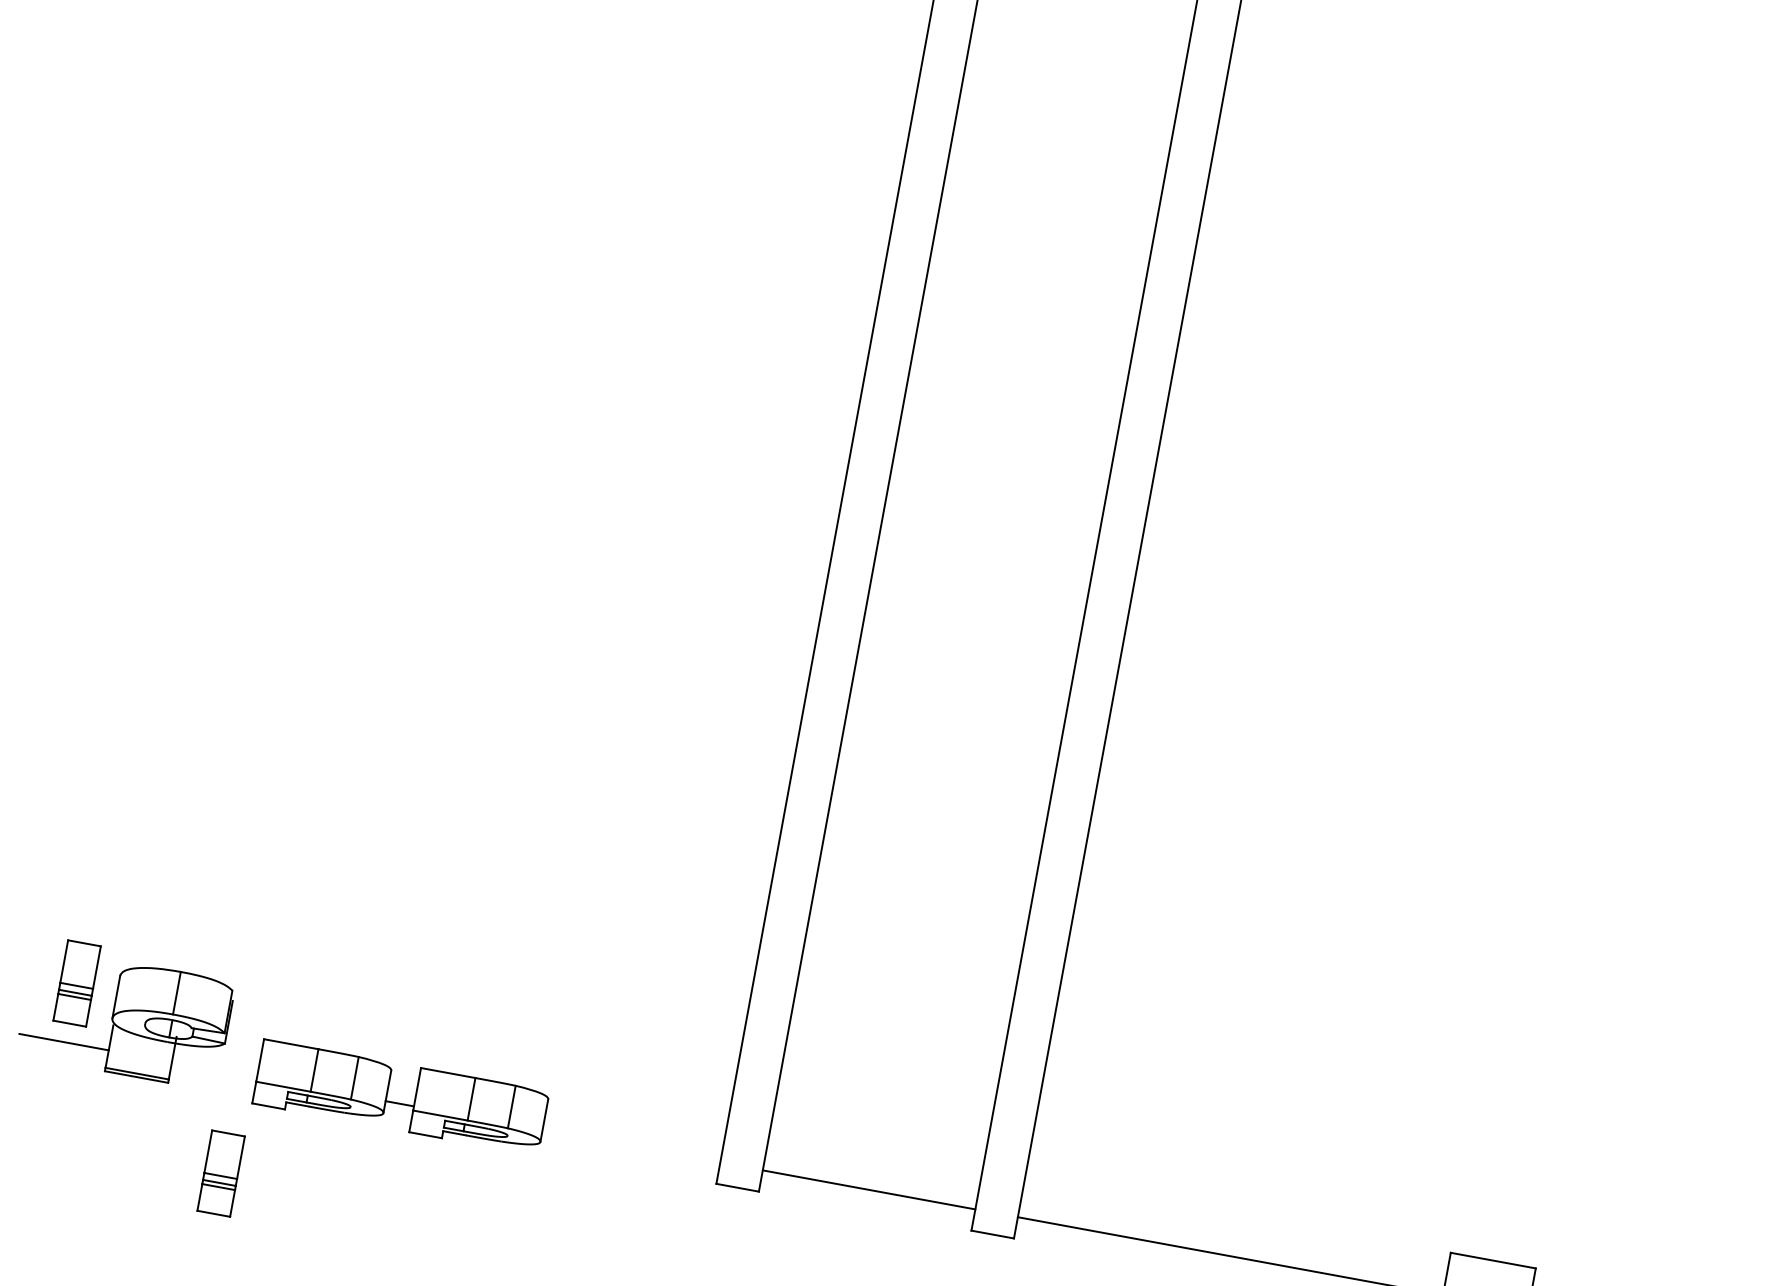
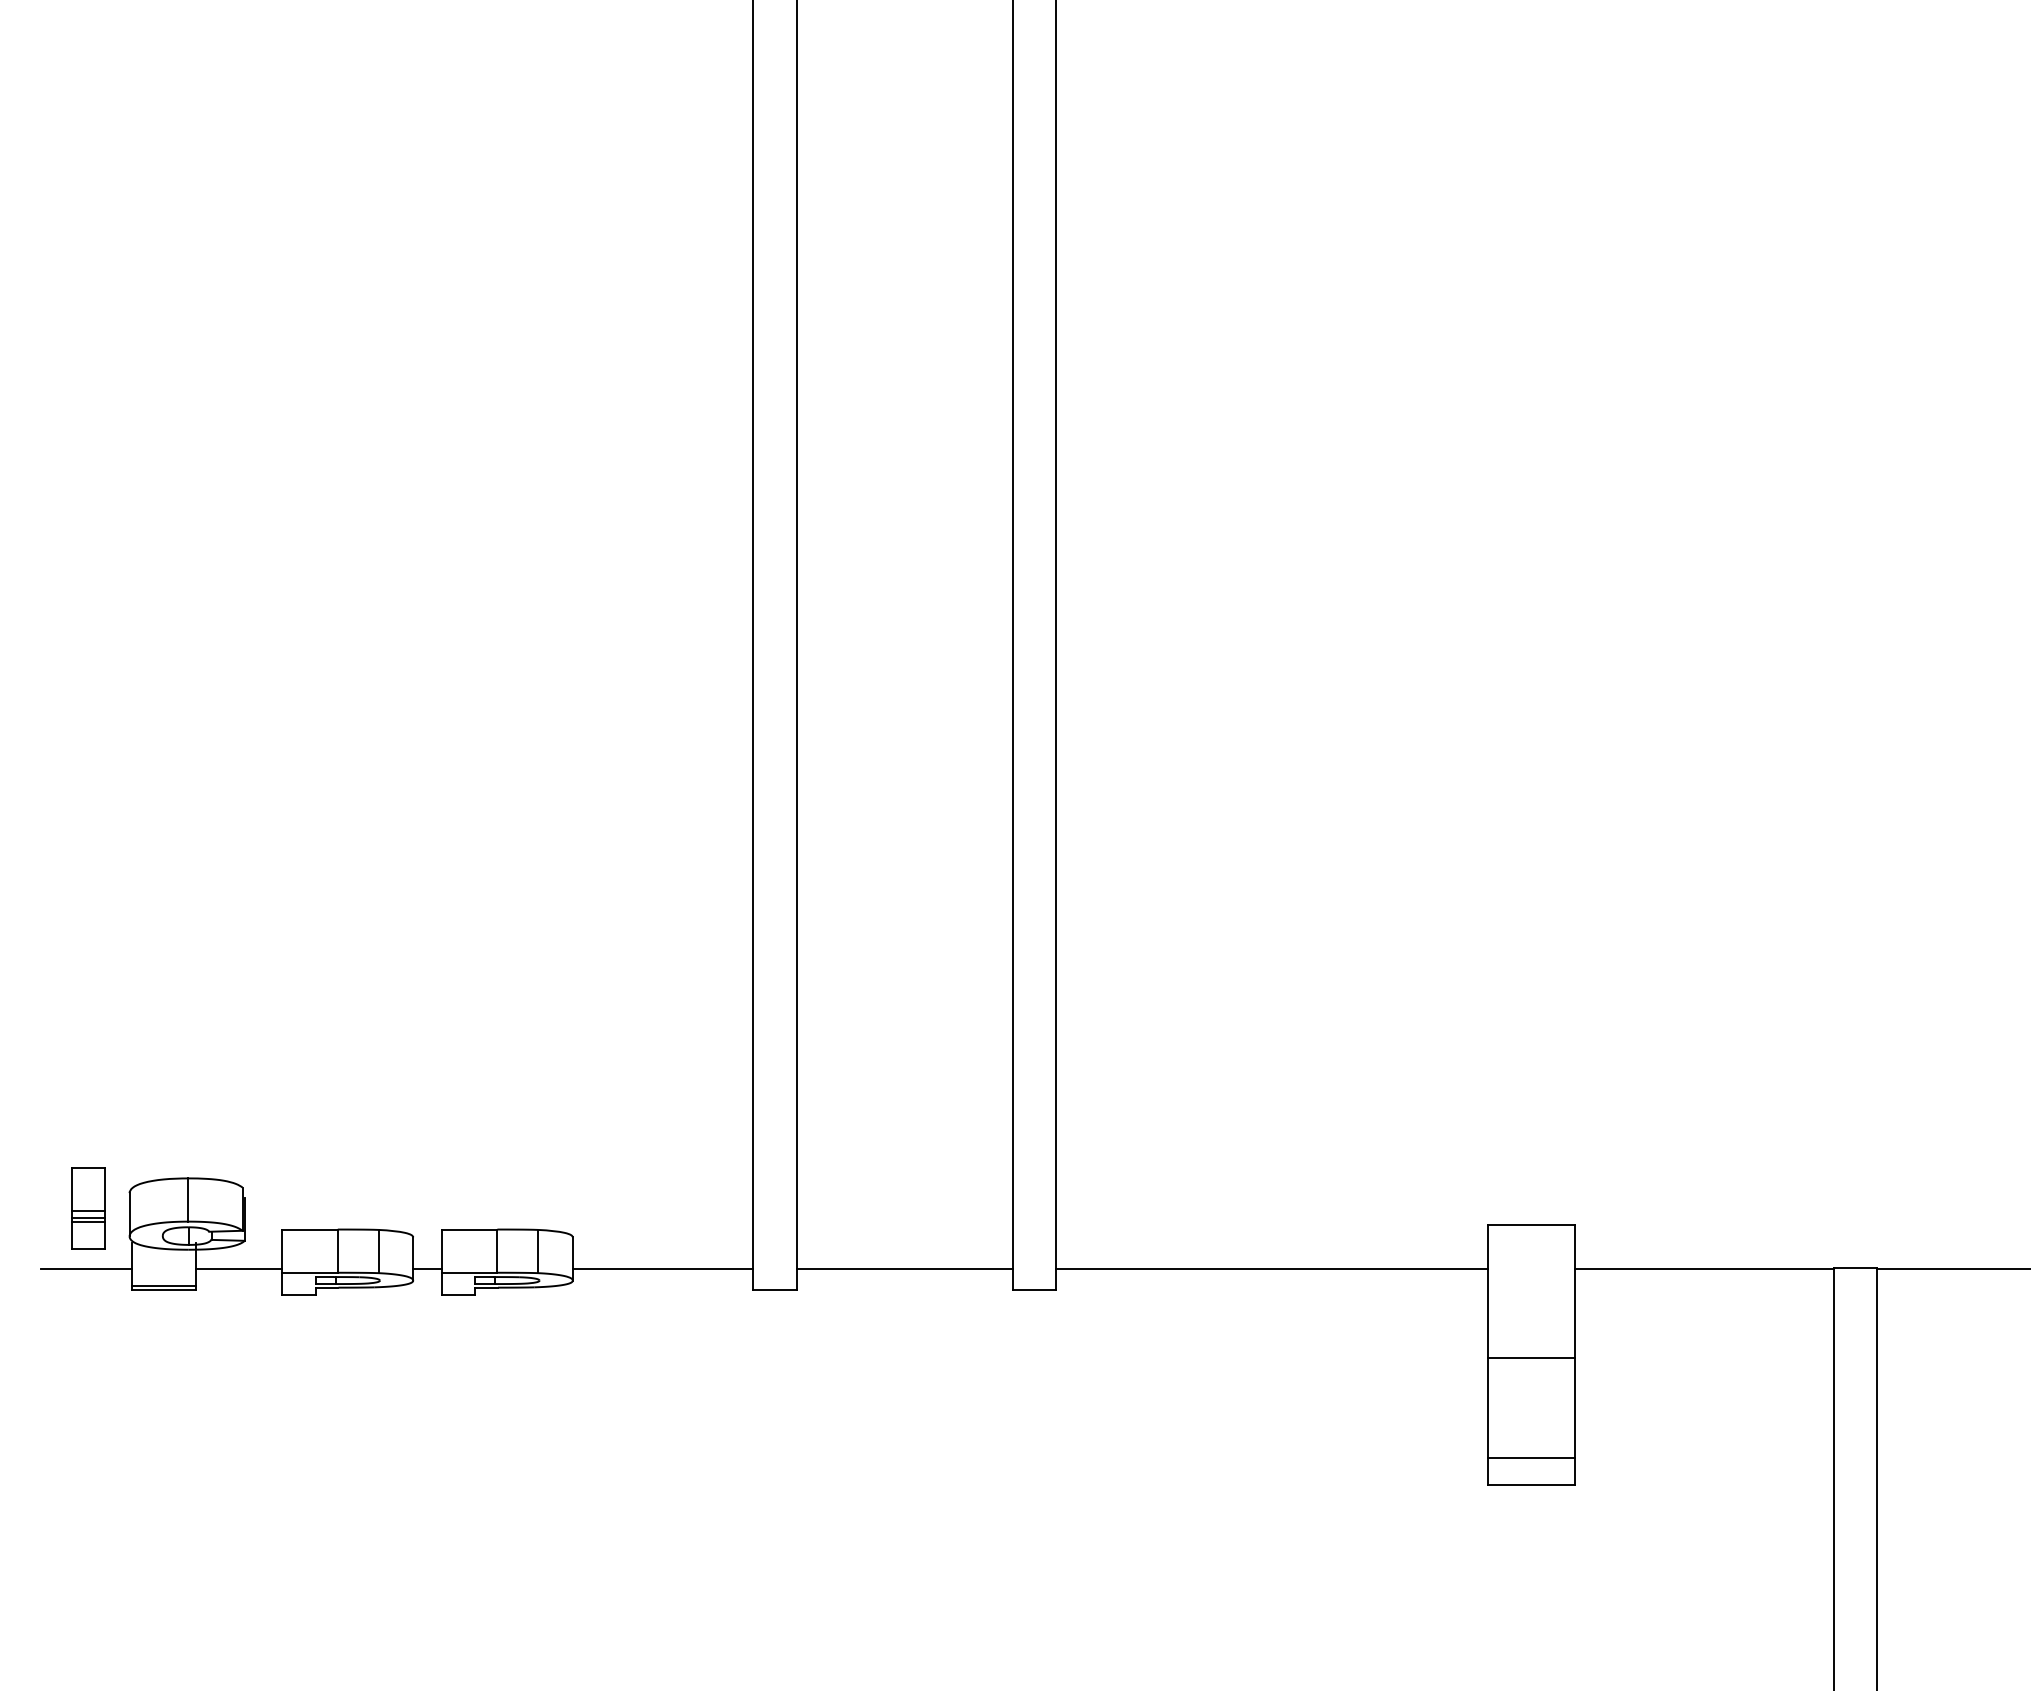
line: (214, 1069) -> (239, 1268), added
line: (630, 1146) -> (662, 1268), added
part: (221, 1173) -> (264, 1369), removed

